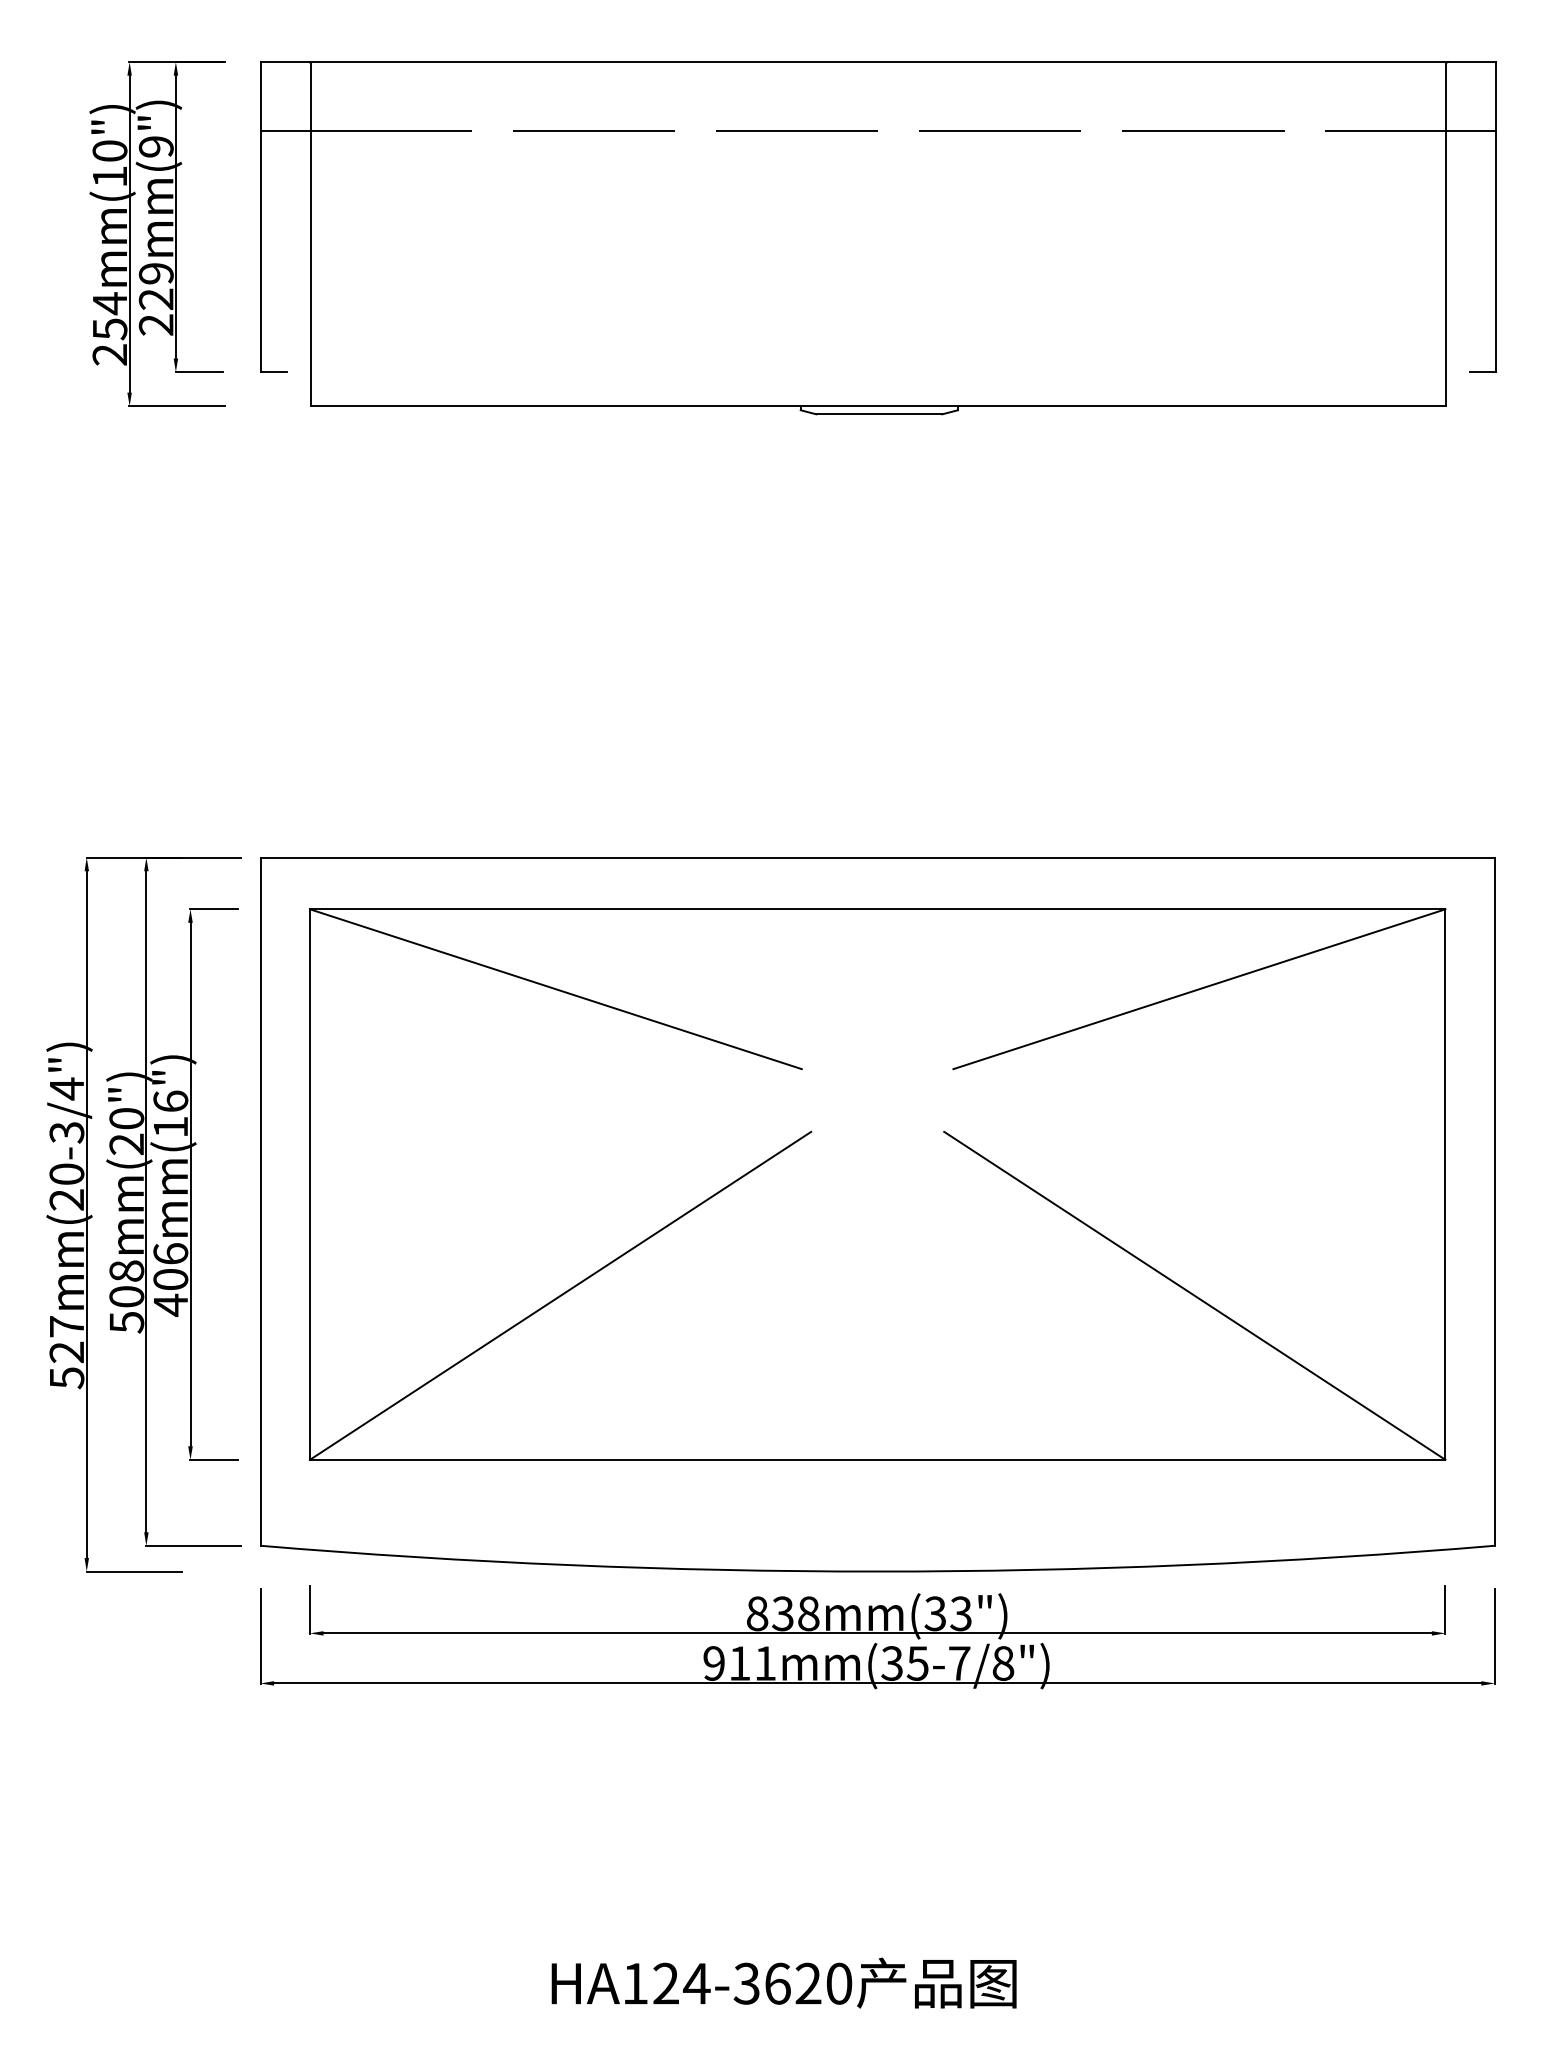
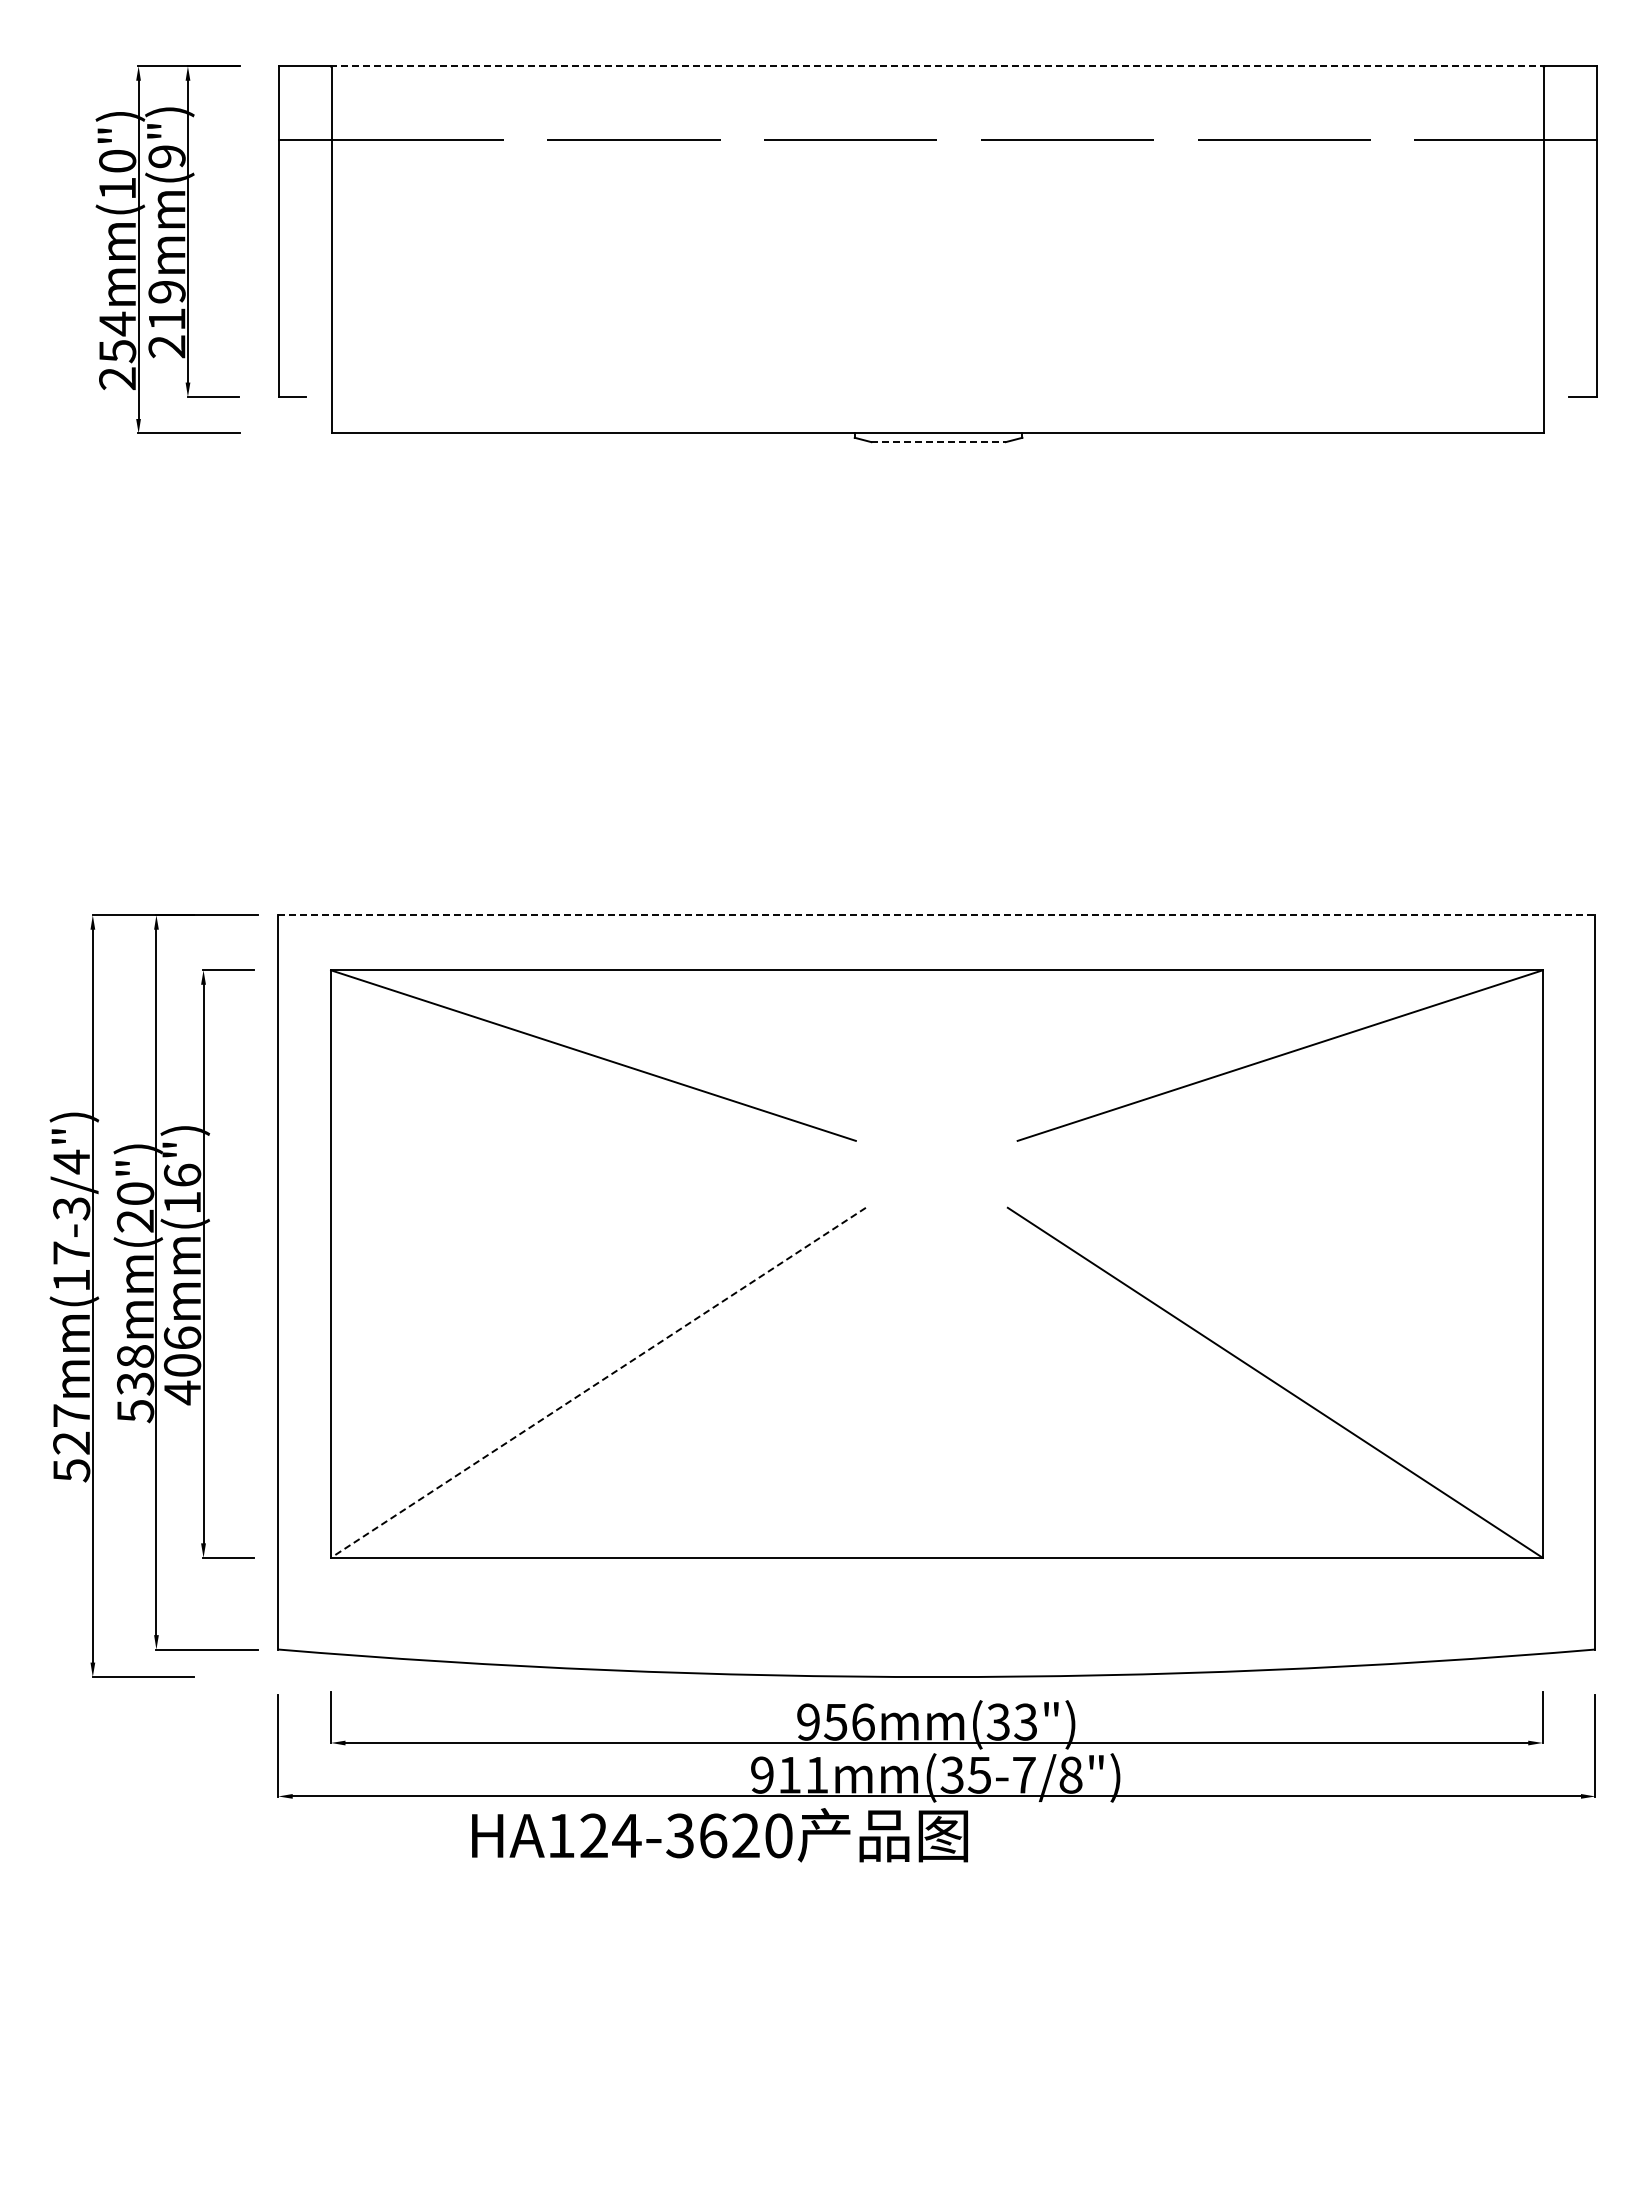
line: (879, 62) -> (938, 66), solid -> dashed
text: (155, 299) -> (166, 319), 229mm(9") -> 219mm(9")
line: (880, 414) -> (939, 442), solid -> dashed
line: (877, 857) -> (936, 915), solid -> dashed
text: (66, 1186) -> (71, 1266), 527mm(20-3/4") -> 527mm(17-3/4")
line: (560, 1295) -> (598, 1382), solid -> dashed
text: (126, 1296) -> (135, 1383), 508mm(20") -> 538mm(20")
text: (782, 1613) -> (835, 1721), 838mm(33") -> 956mm(33")
text: (783, 1983) -> (719, 1835), moved

